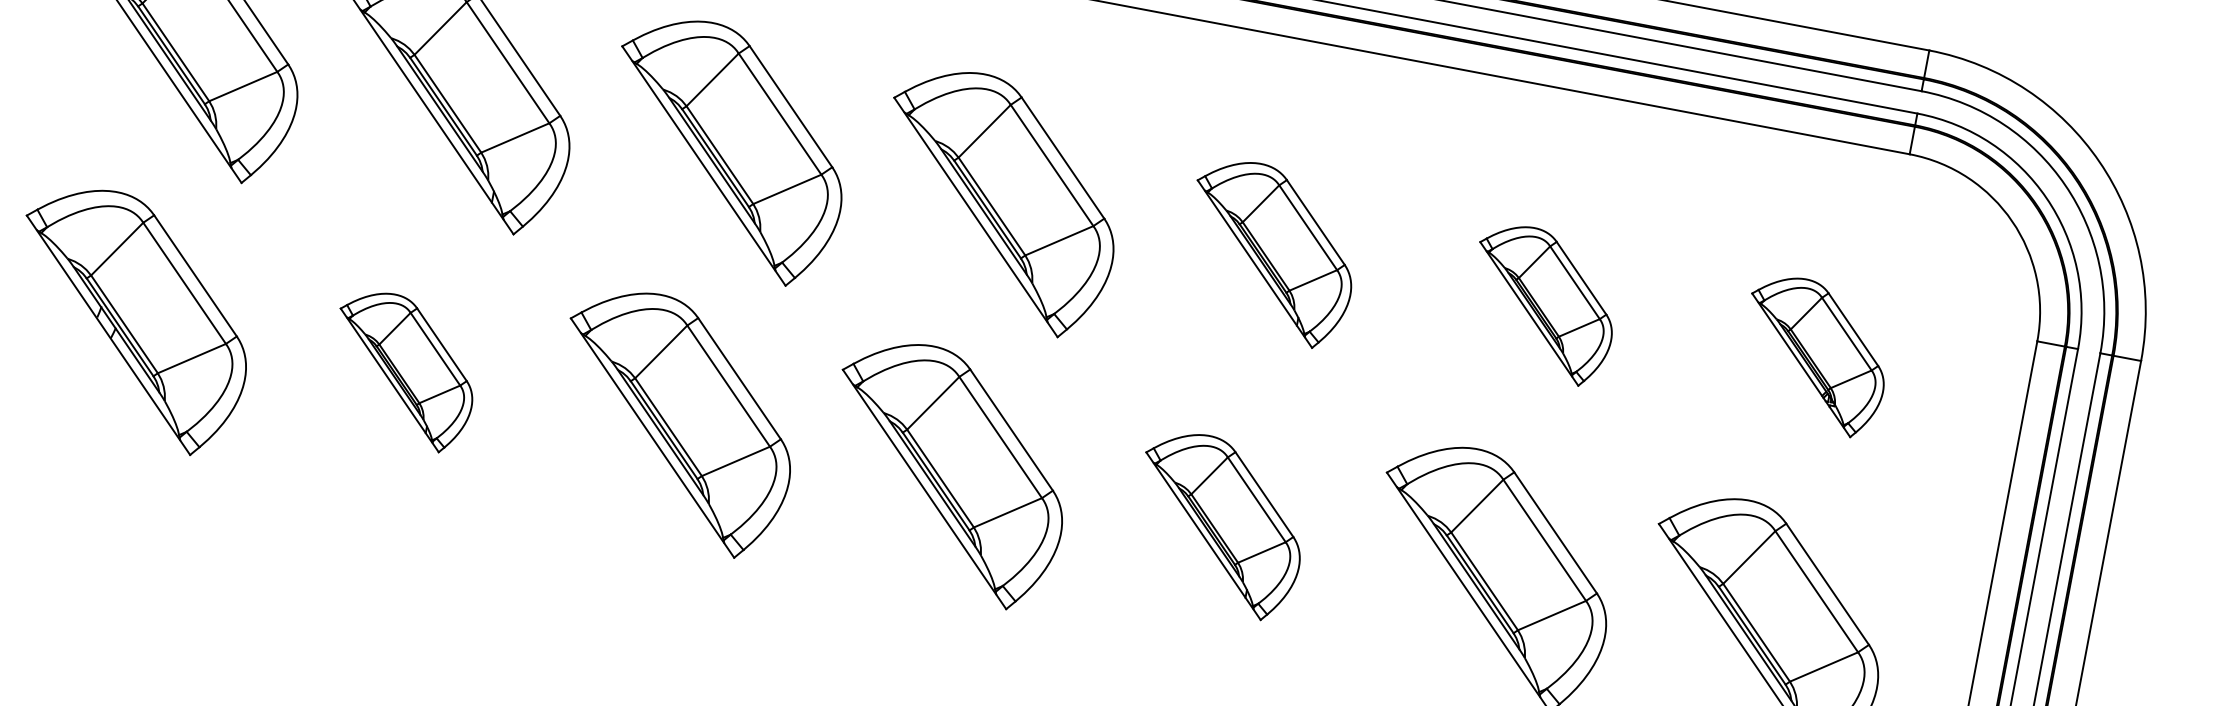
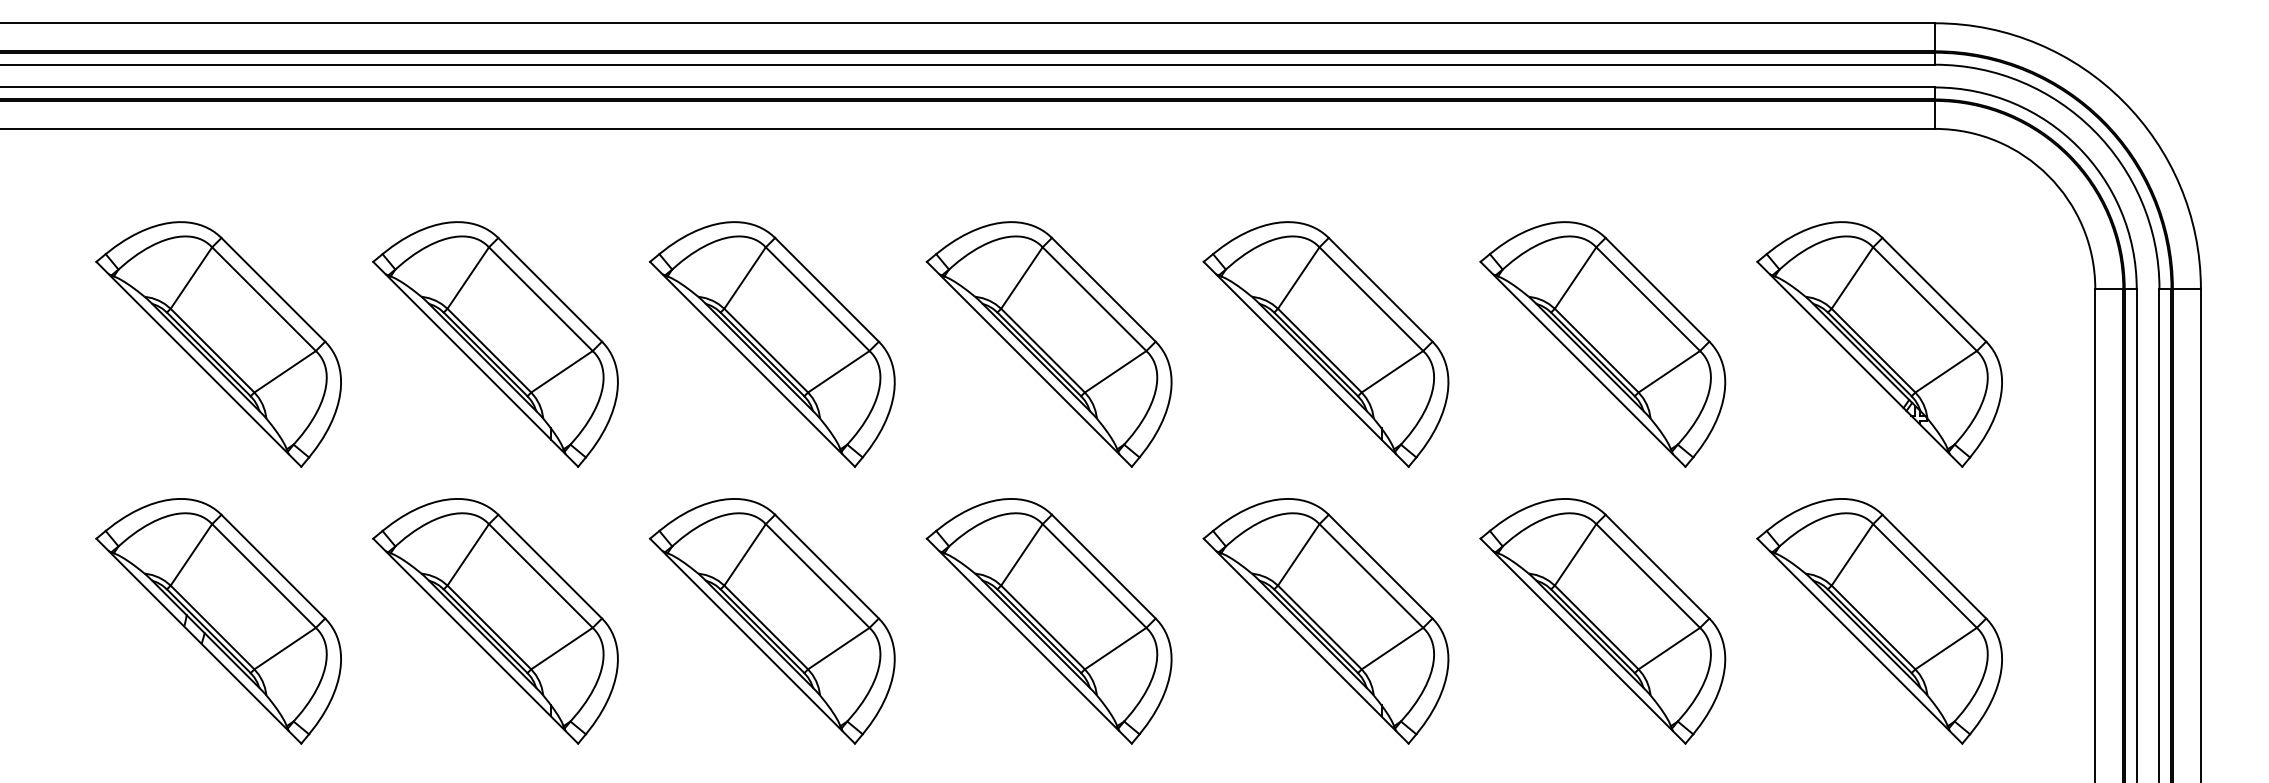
part: (1270, 252) -> (1325, 344), size x1.43
part: (1542, 304) -> (1602, 344), size x1.67
part: (1814, 355) -> (1879, 344), size x1.67
part: (403, 371) -> (495, 621), size x1.67
part: (1219, 525) -> (1325, 621), size x1.43

